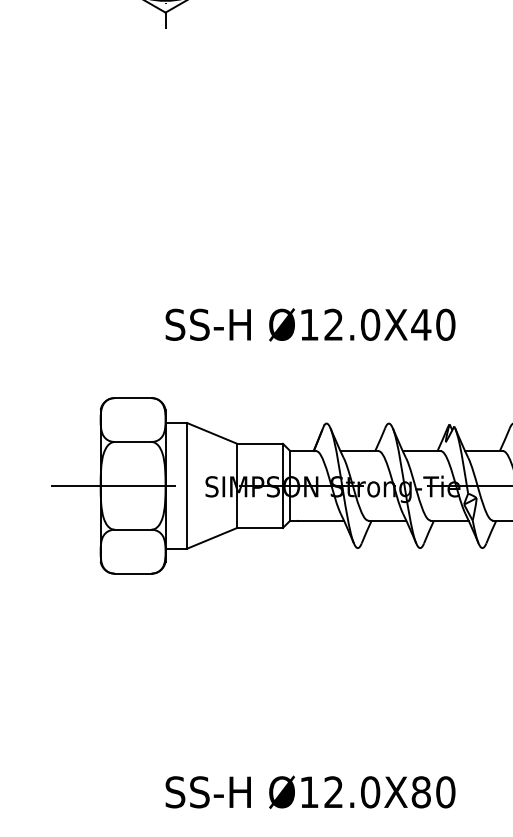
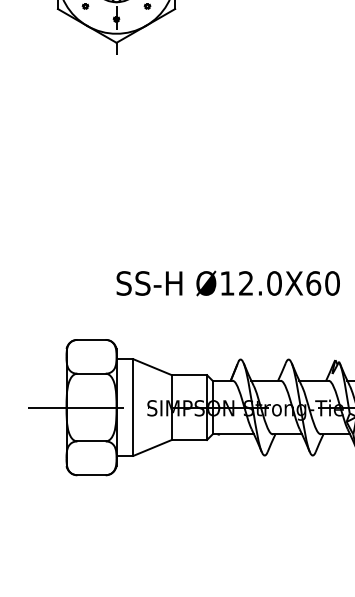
text: (421, 324) -> (313, 283), Ø12.0X40 -> Ø12.0X60

